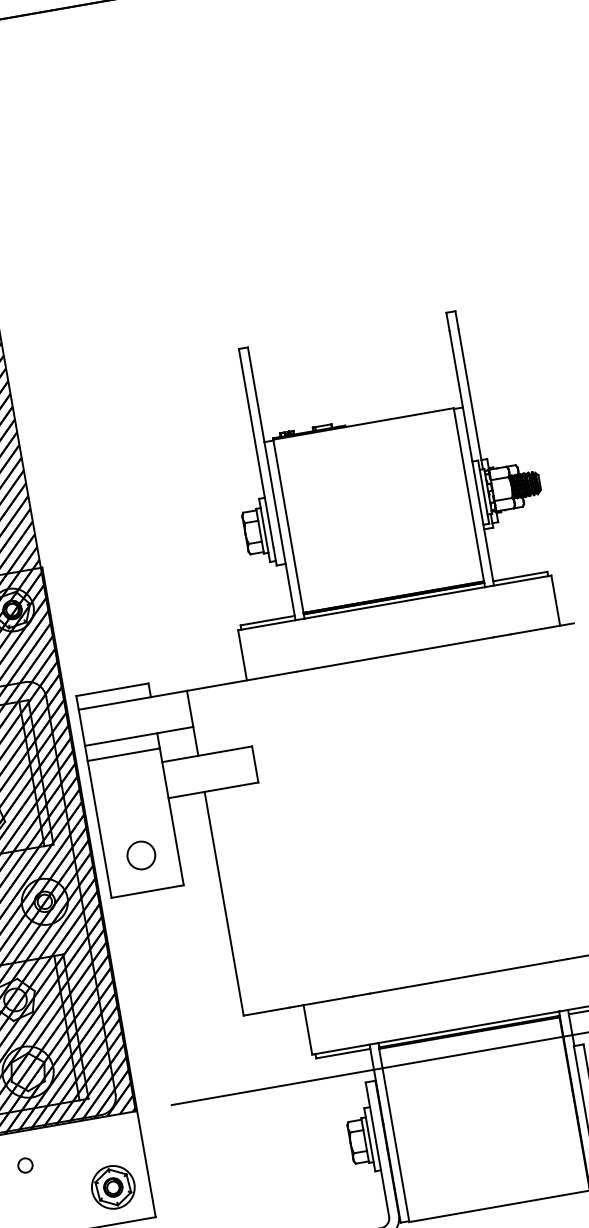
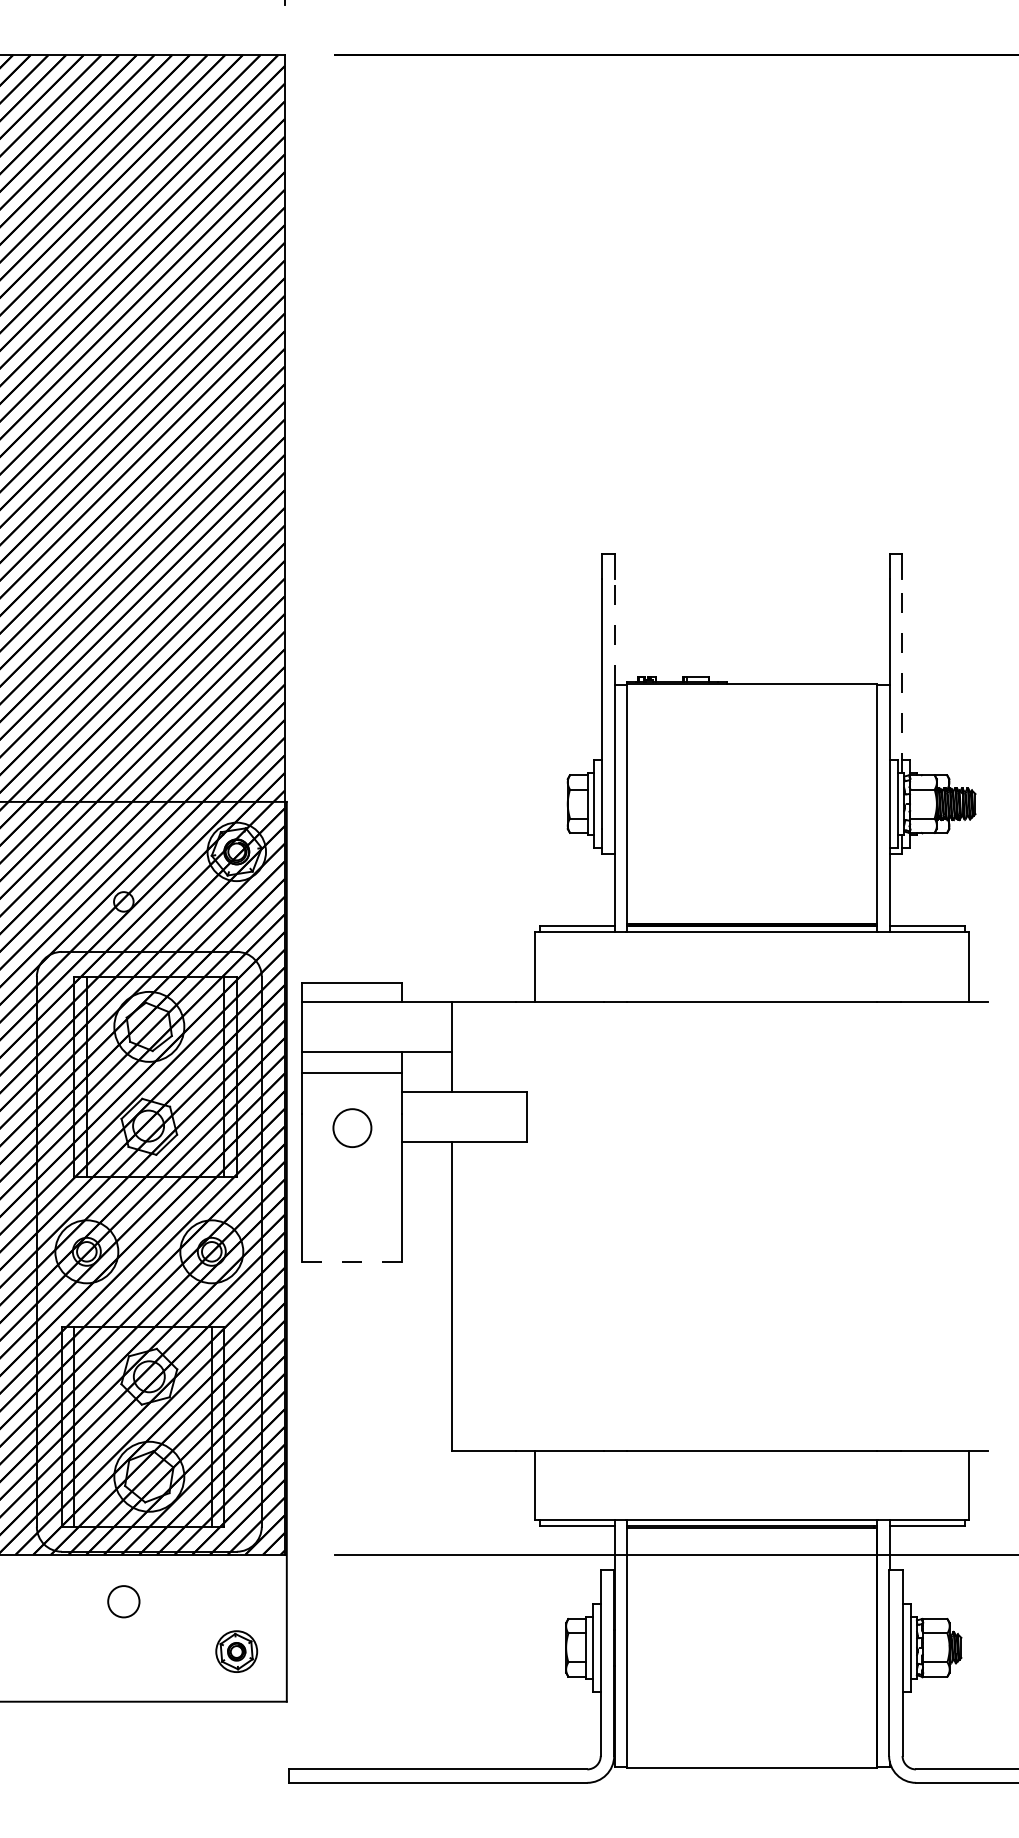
line: (470, 399) -> (902, 676), solid -> dashed
line: (257, 403) -> (614, 631), solid -> dashed
circle: (141, 855) -> (352, 1127), moved
line: (147, 891) -> (352, 1262), solid -> dashed
circle: (25, 1165) -> (123, 1601), size x1.6
part: (113, 1187) -> (236, 1651), size x0.7

